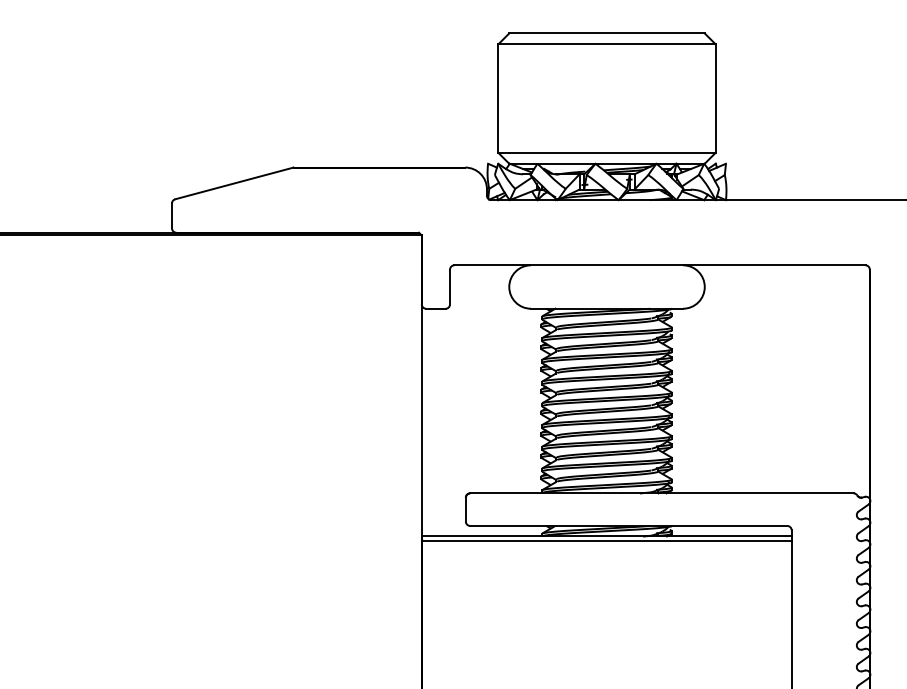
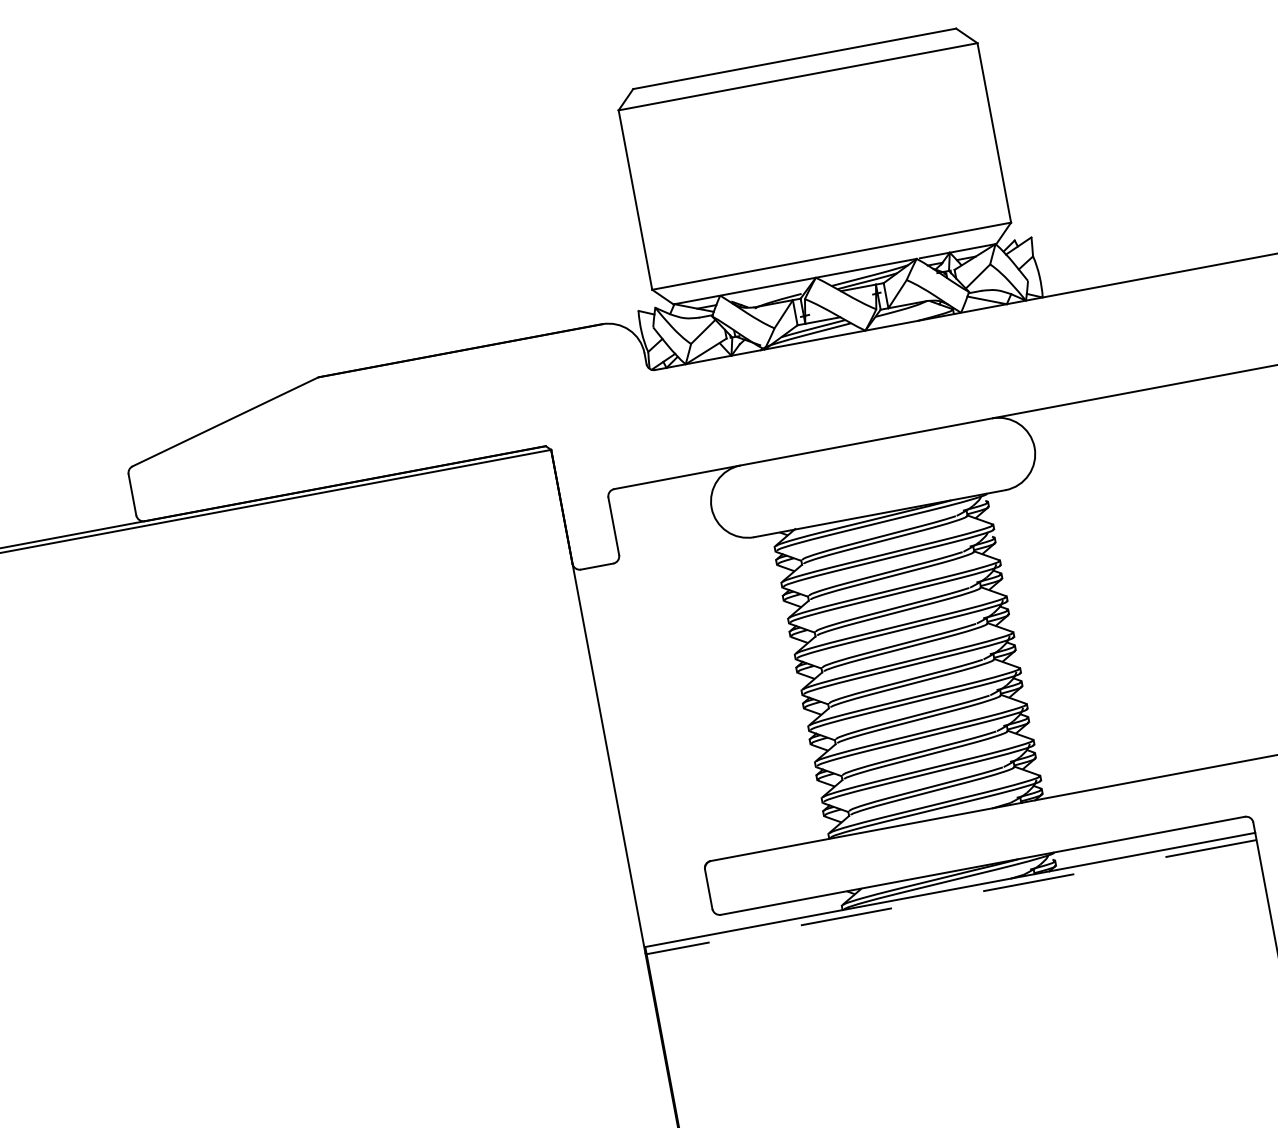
line: (607, 540) -> (952, 896), solid -> dashed

